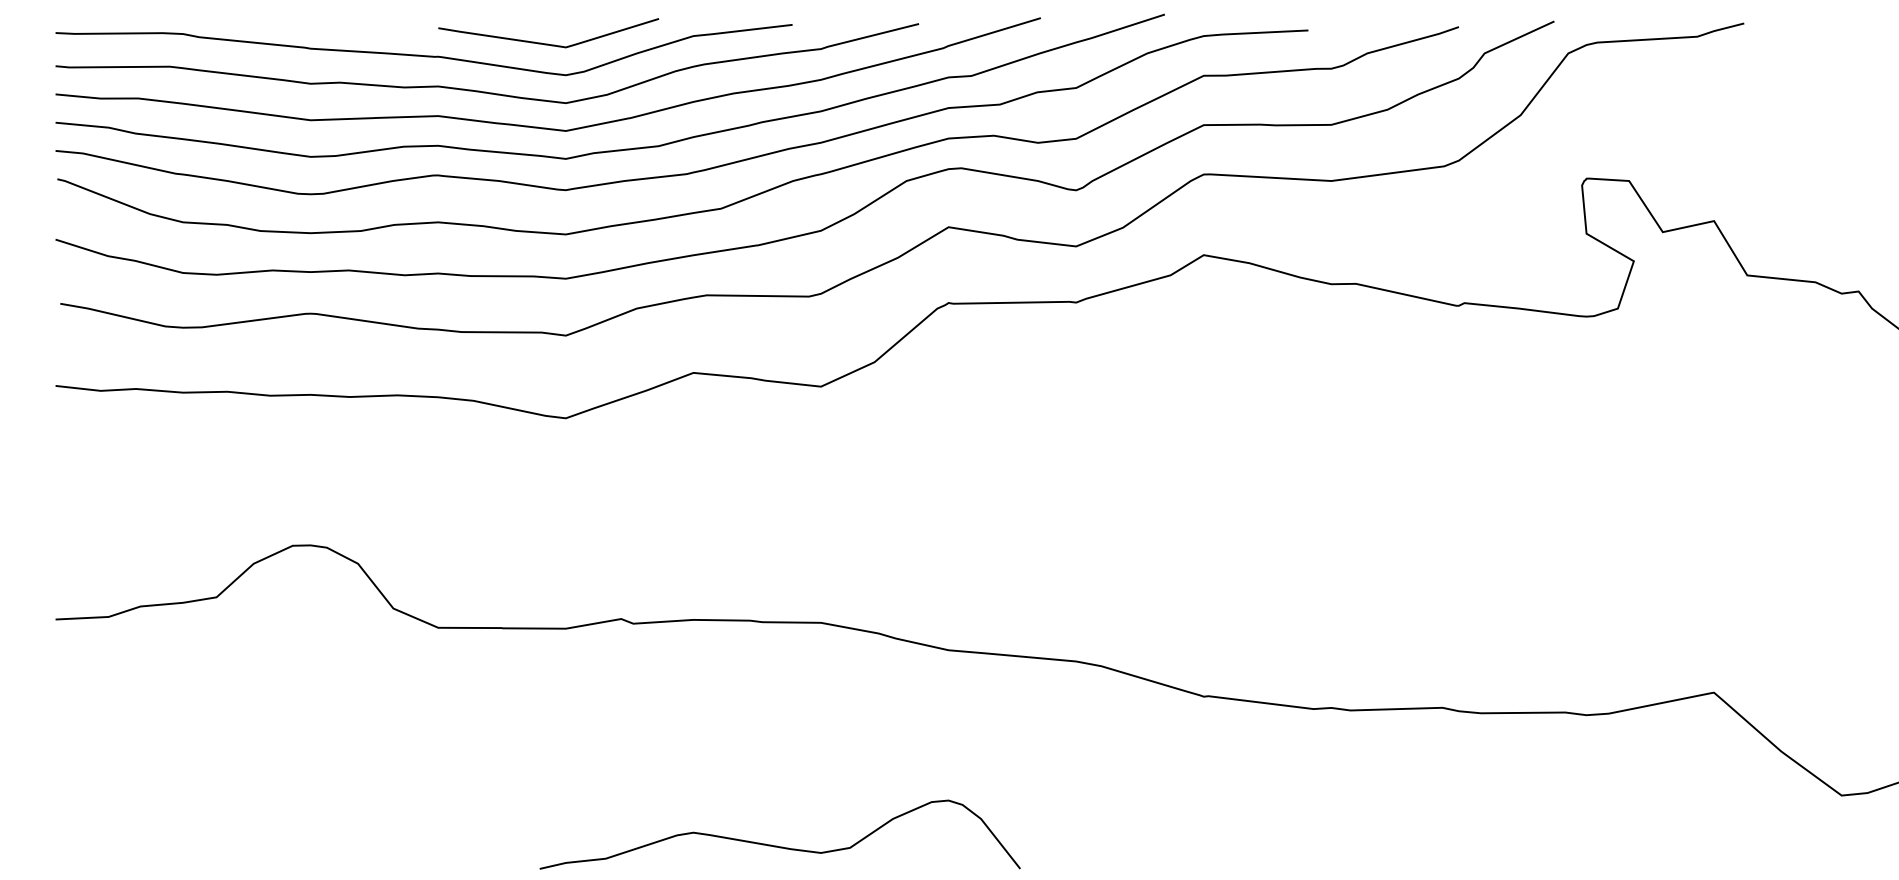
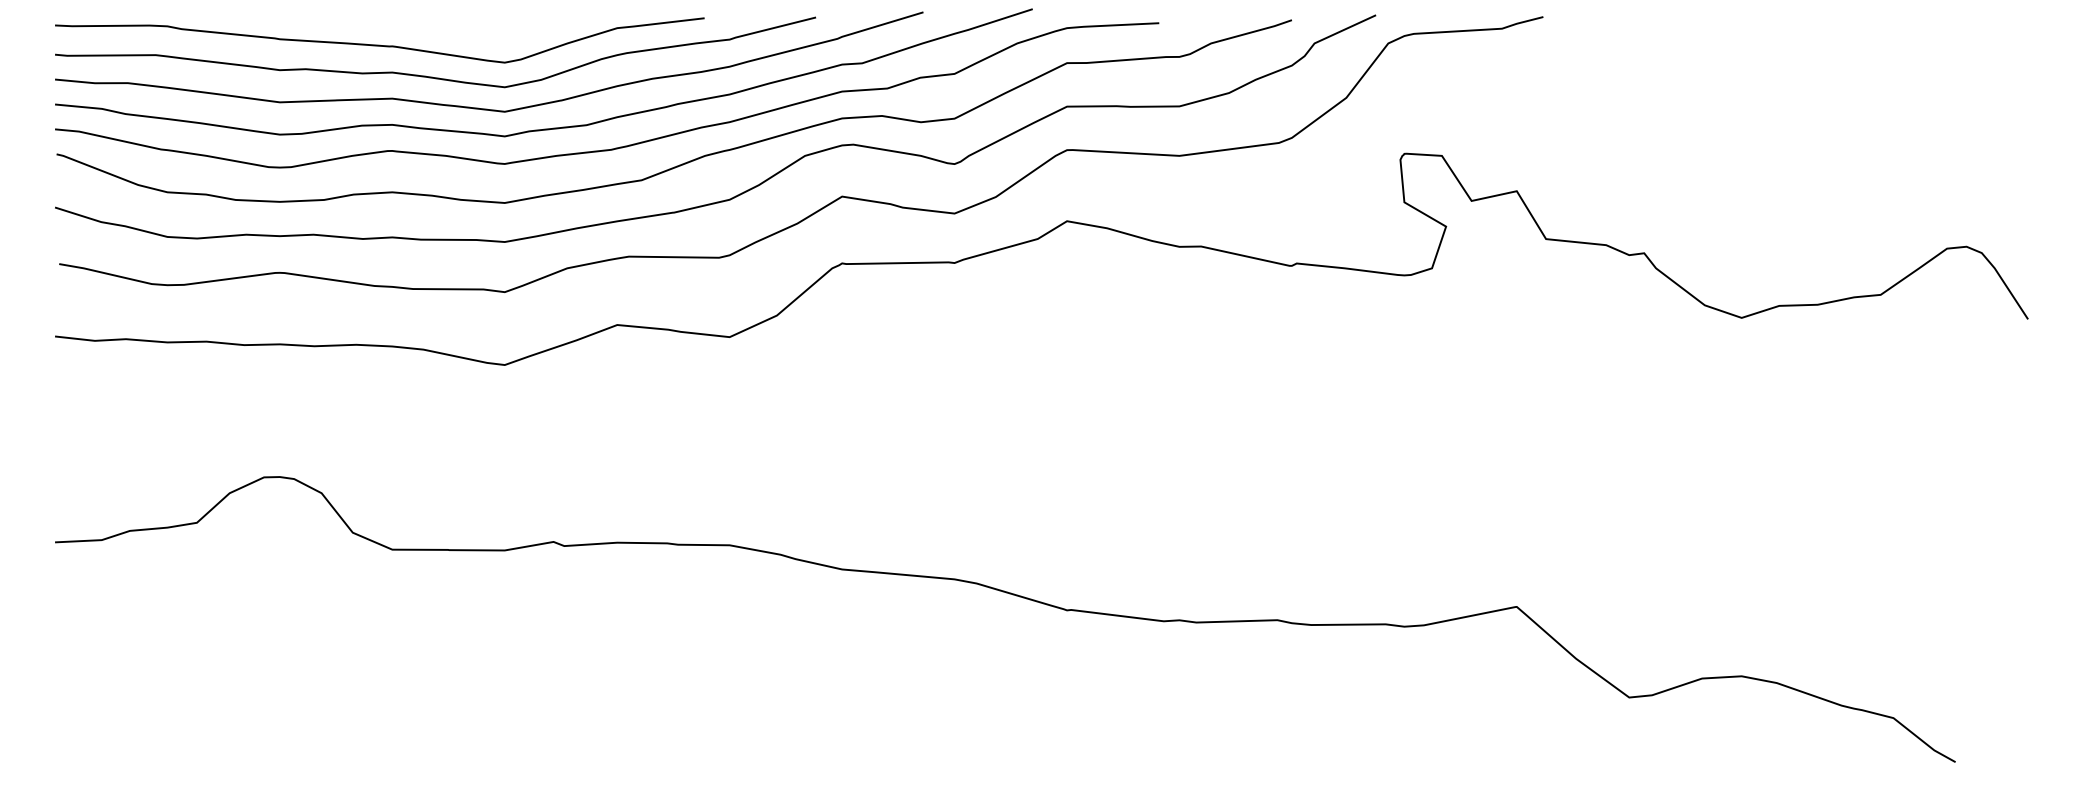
curve: (548, 43) -> (489, 34), removed
curve: (777, 845) -> (691, 741), removed

